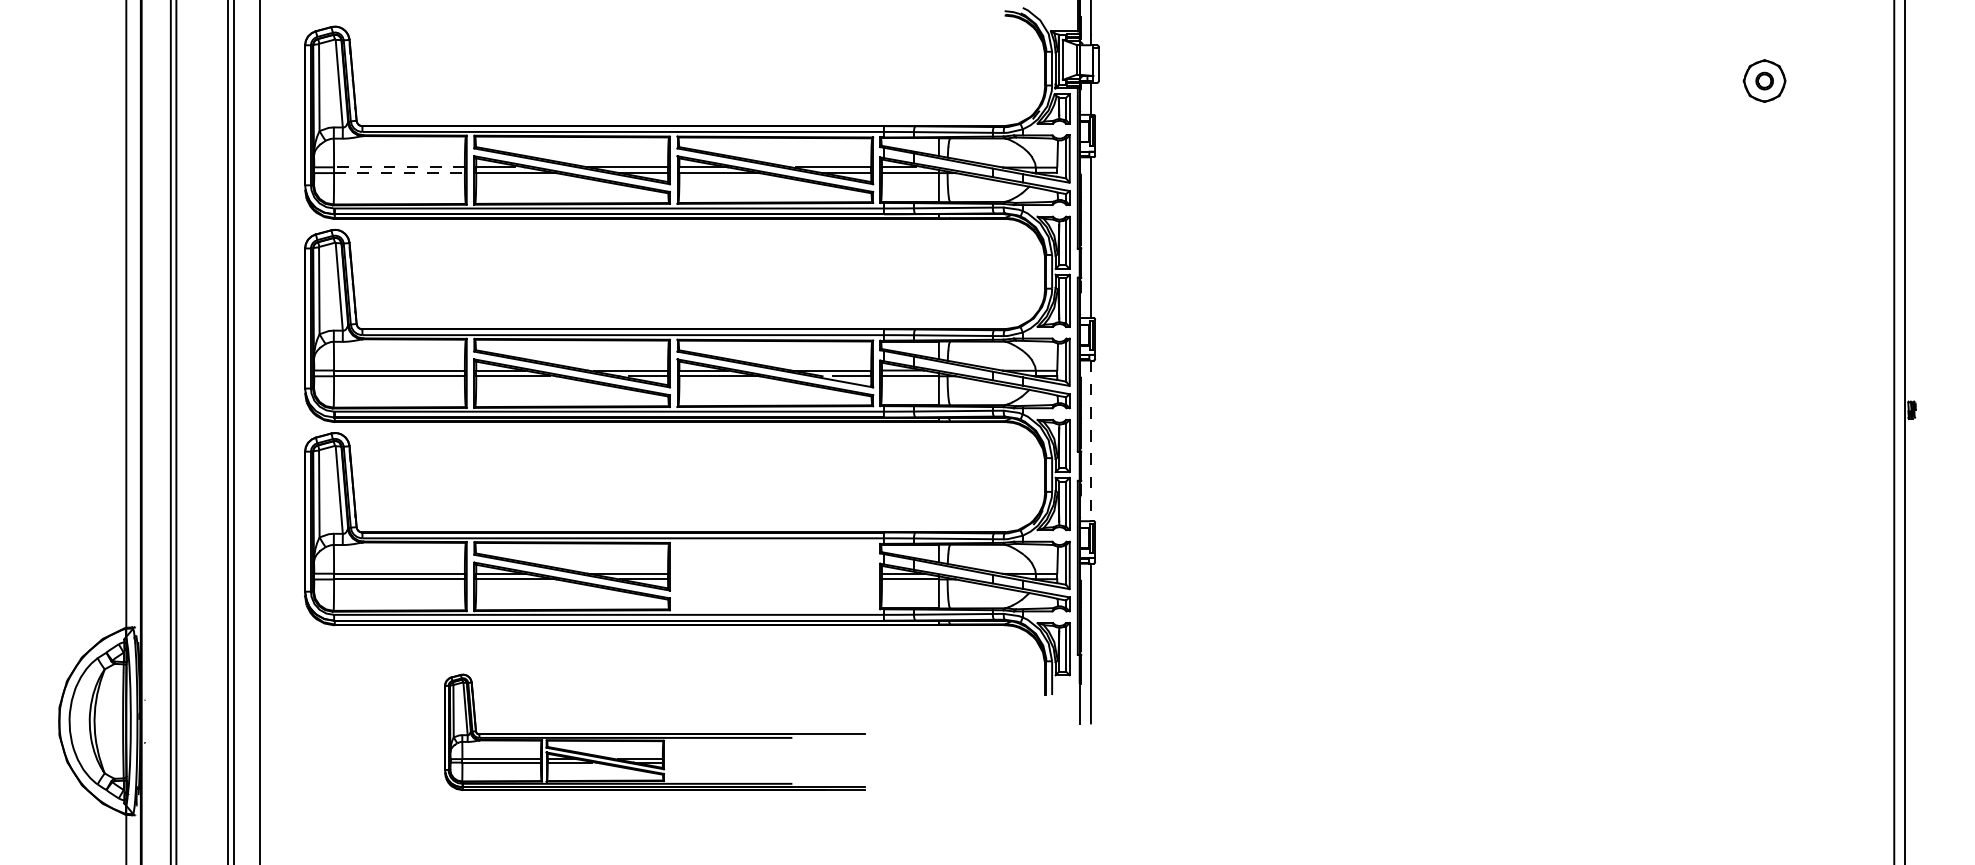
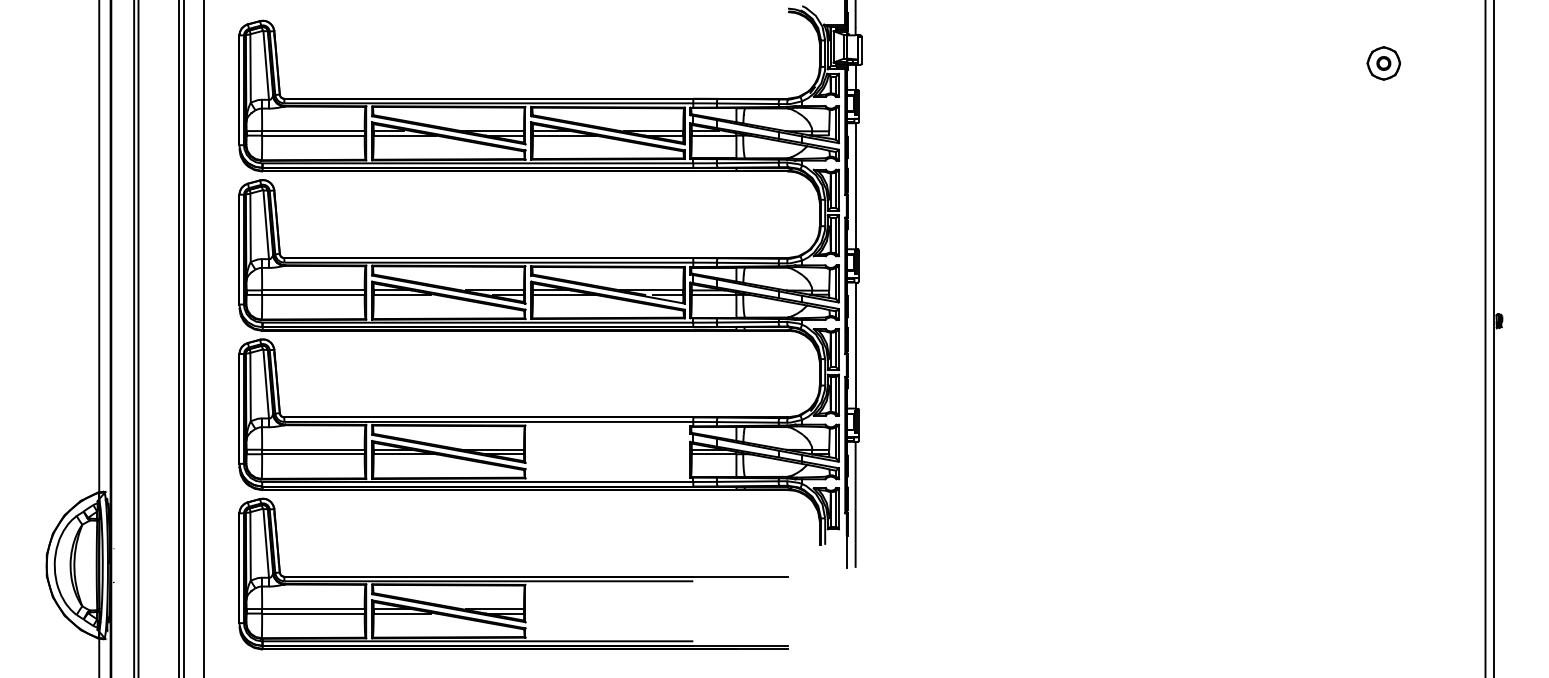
line: (398, 167) -> (312, 131), dashed -> solid
line: (399, 173) -> (313, 135), dashed -> solid
line: (1090, 441) -> (855, 346), dashed -> solid
part: (654, 732) -> (513, 574), size x1.67

